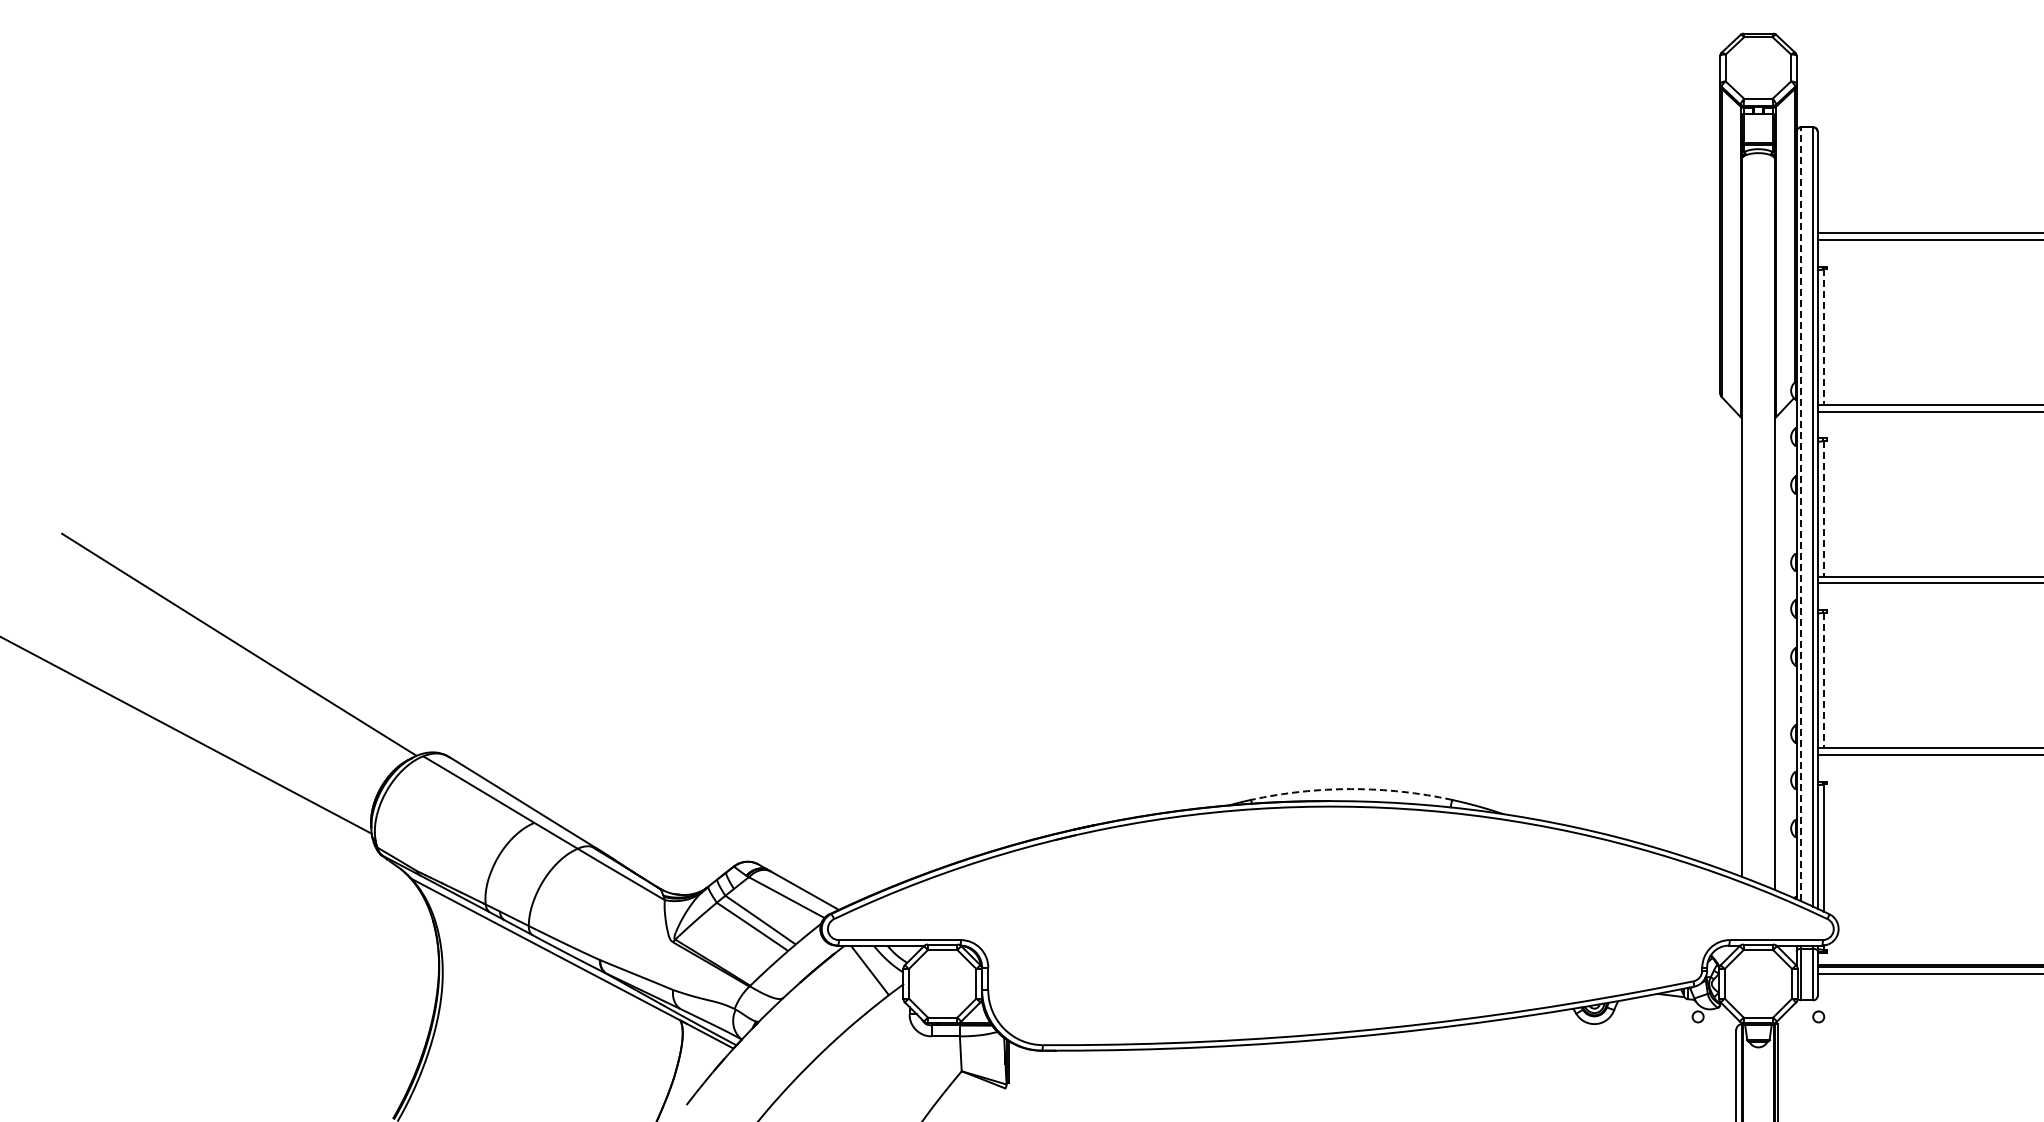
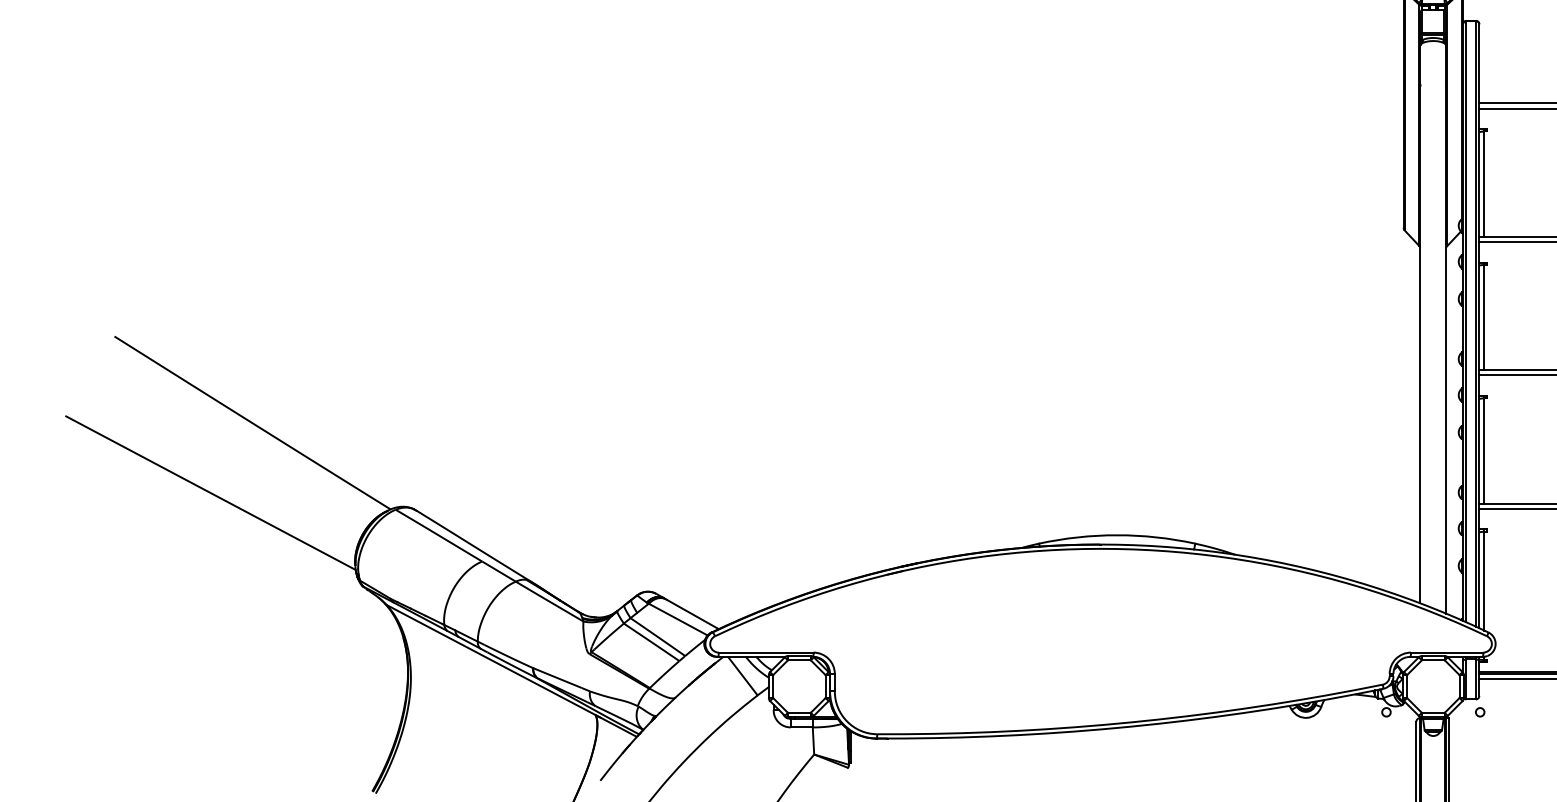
line: (1824, 337) -> (1484, 184), dashed -> solid
line: (1824, 508) -> (1484, 317), dashed -> solid
line: (1801, 514) -> (1466, 321), dashed -> solid
line: (1824, 680) -> (1484, 450), dashed -> solid
arc: (1351, 789) -> (1117, 535), dashed -> solid

